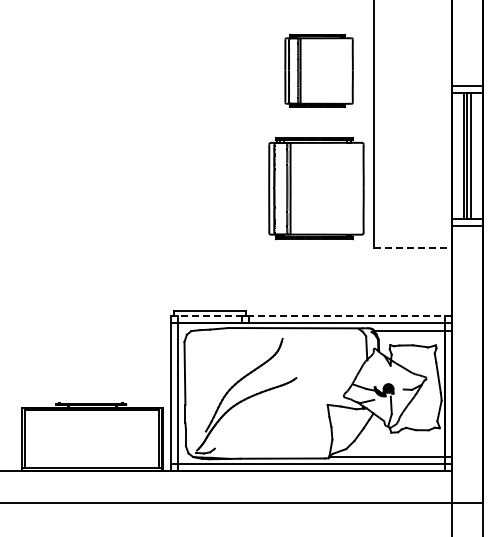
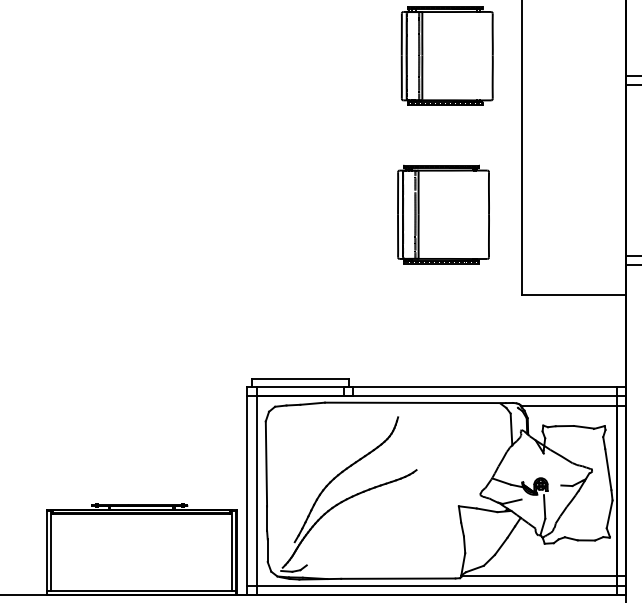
part: (315, 188) -> (442, 214), size x0.71
line: (413, 247) -> (574, 294), dashed -> solid
line: (310, 316) -> (435, 387), dashed -> solid

